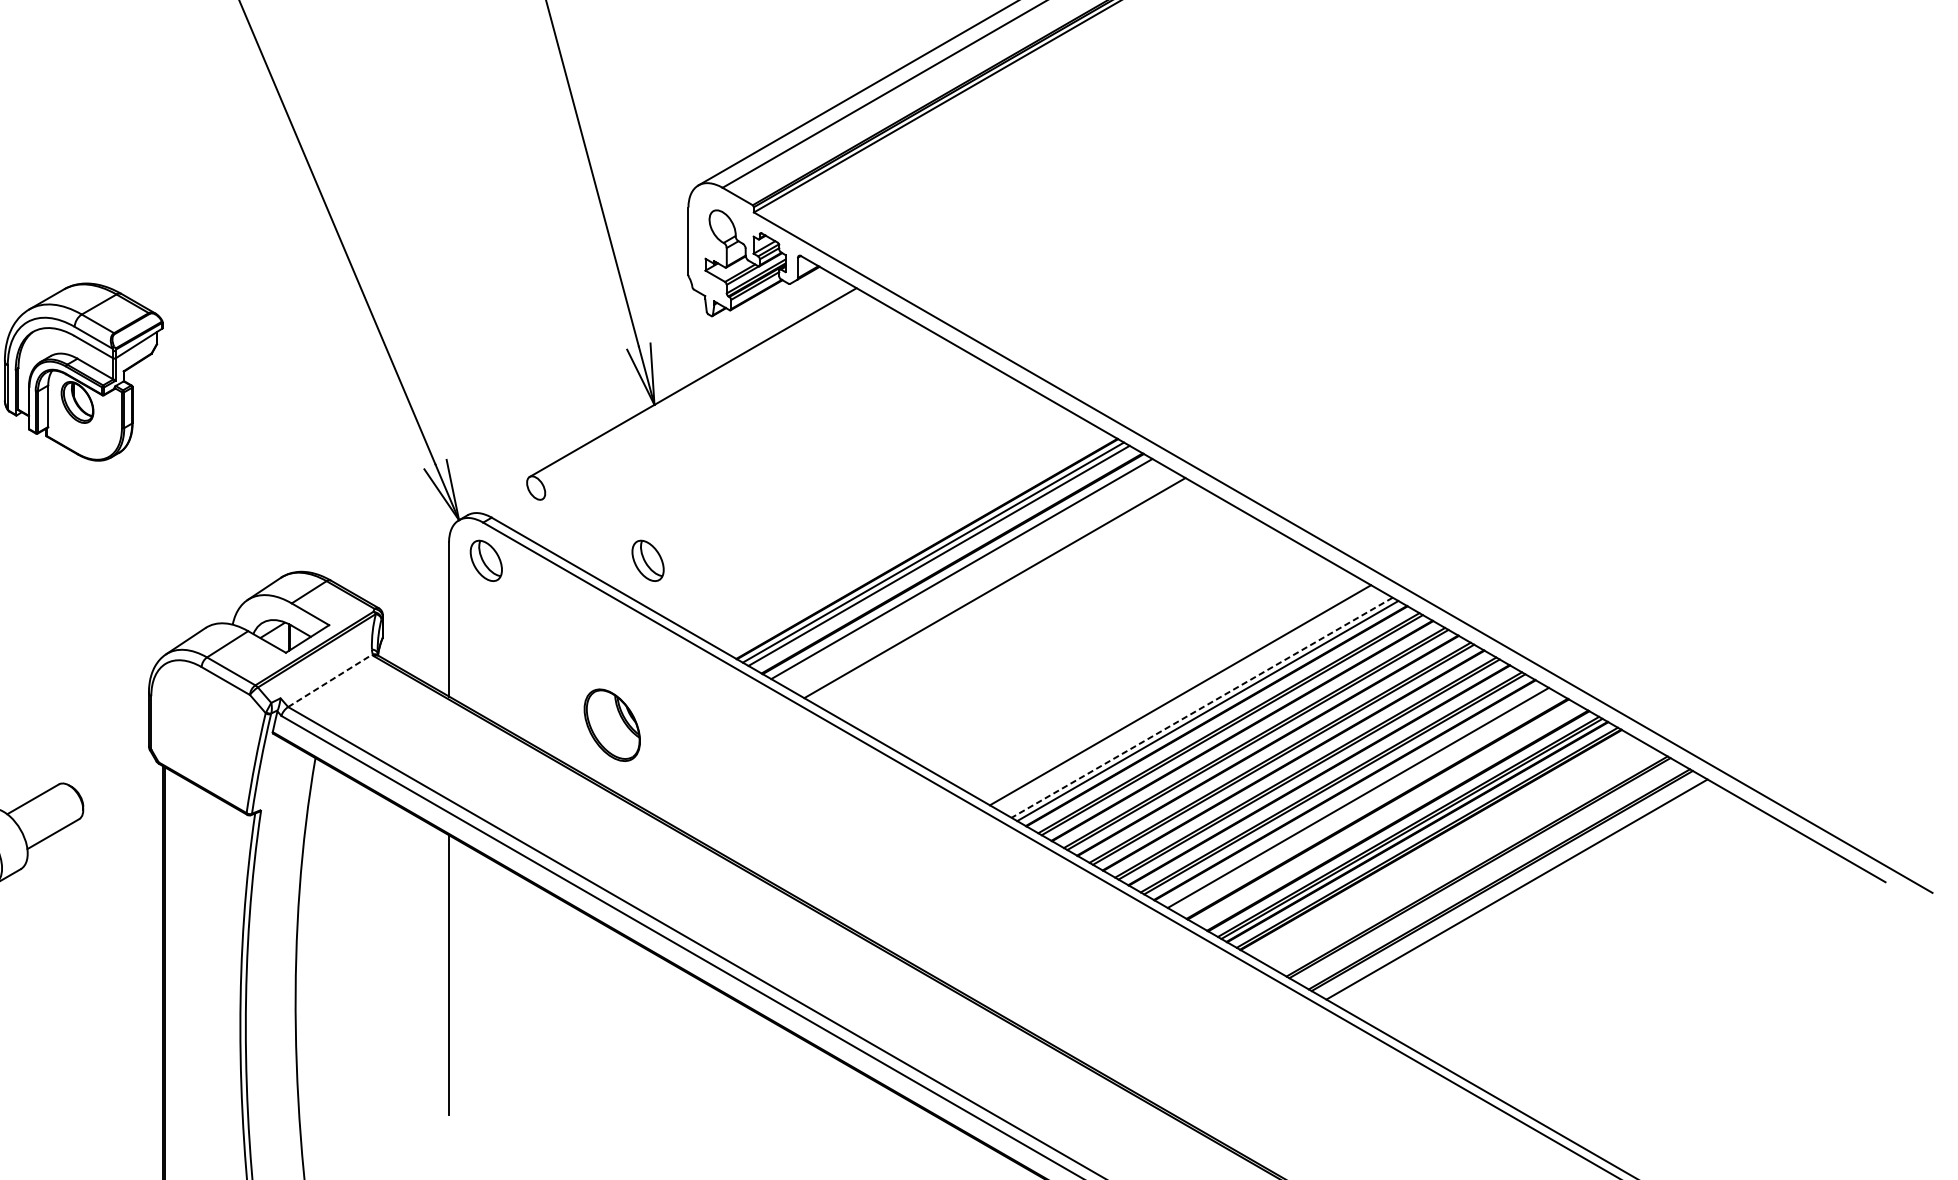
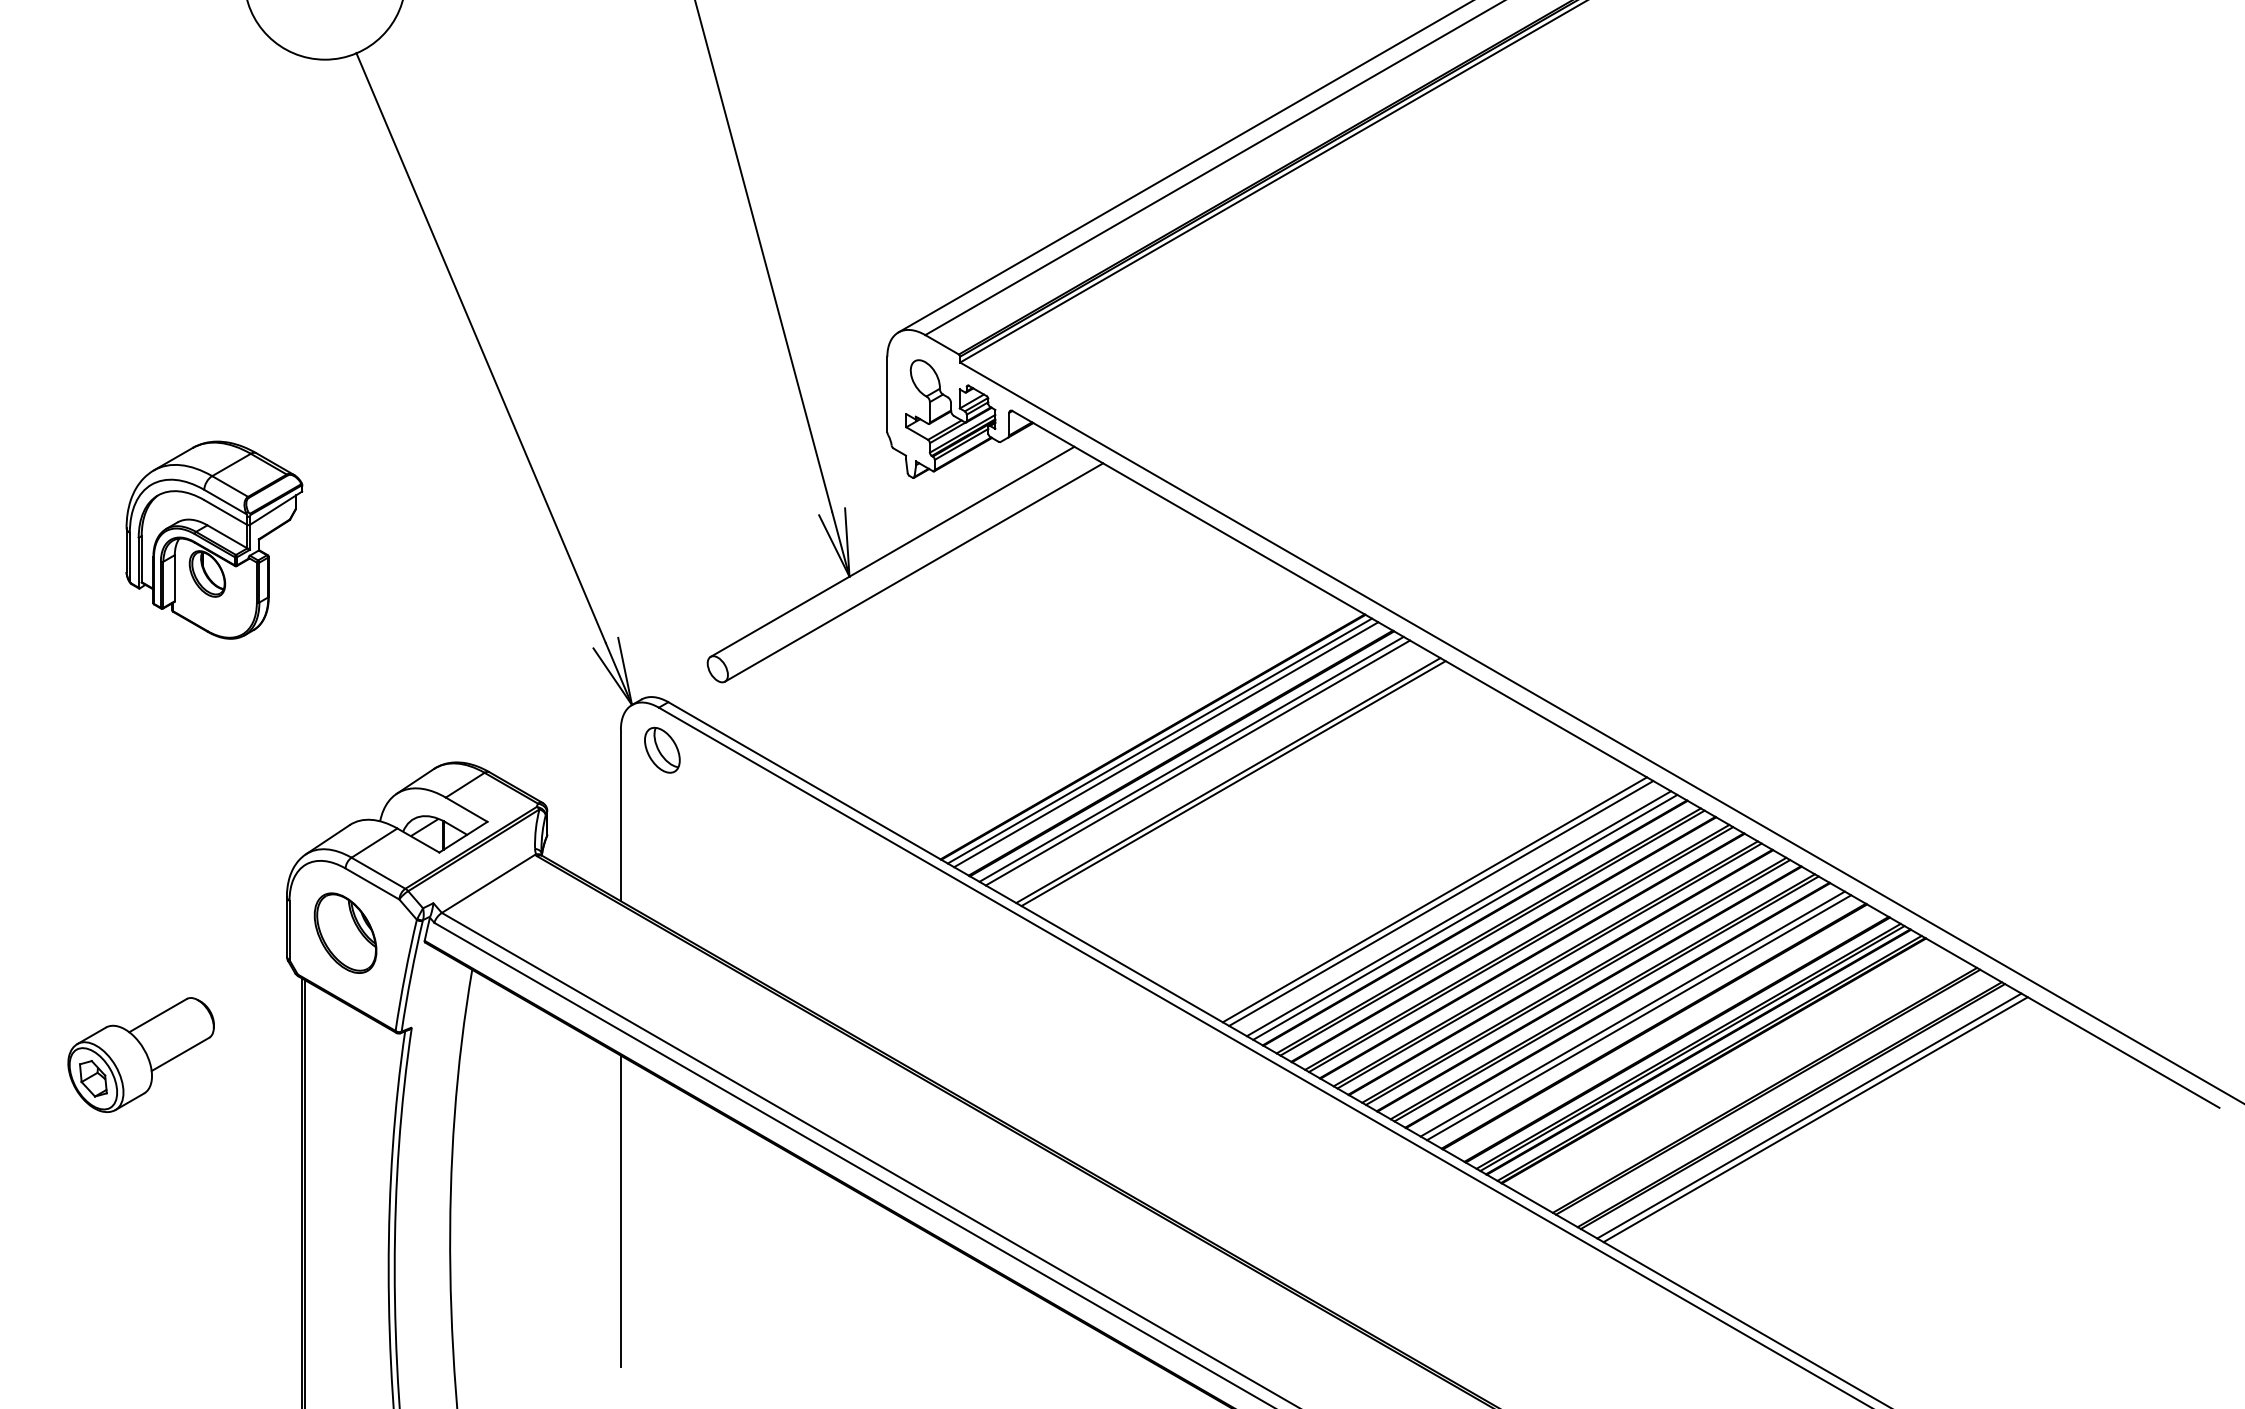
line: (712, 401) -> (914, 572), added
part: (648, 560) -> (842, 749), removed
line: (967, 571) -> (1197, 762), added
line: (999, 590) -> (1233, 783), added
line: (330, 680) -> (488, 883), dashed -> solid
line: (1186, 698) -> (1441, 903), added
line: (1202, 707) -> (1459, 913), dashed -> solid
part: (612, 724) -> (345, 932), moved
line: (1364, 801) -> (1639, 1017), added
line: (1522, 892) -> (1815, 1119), added

